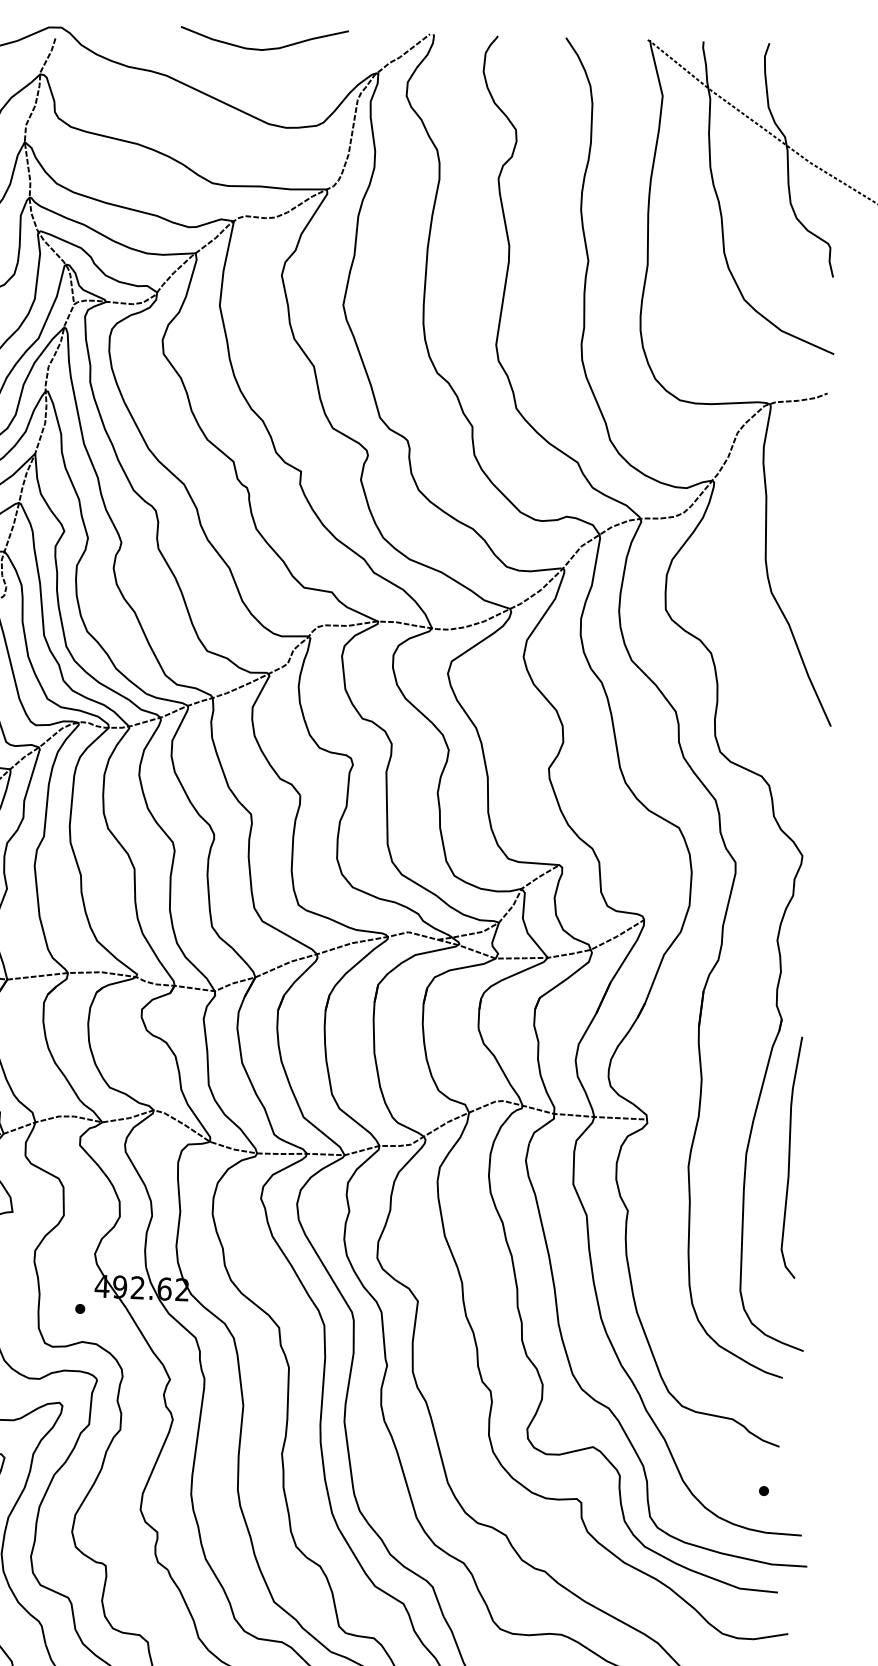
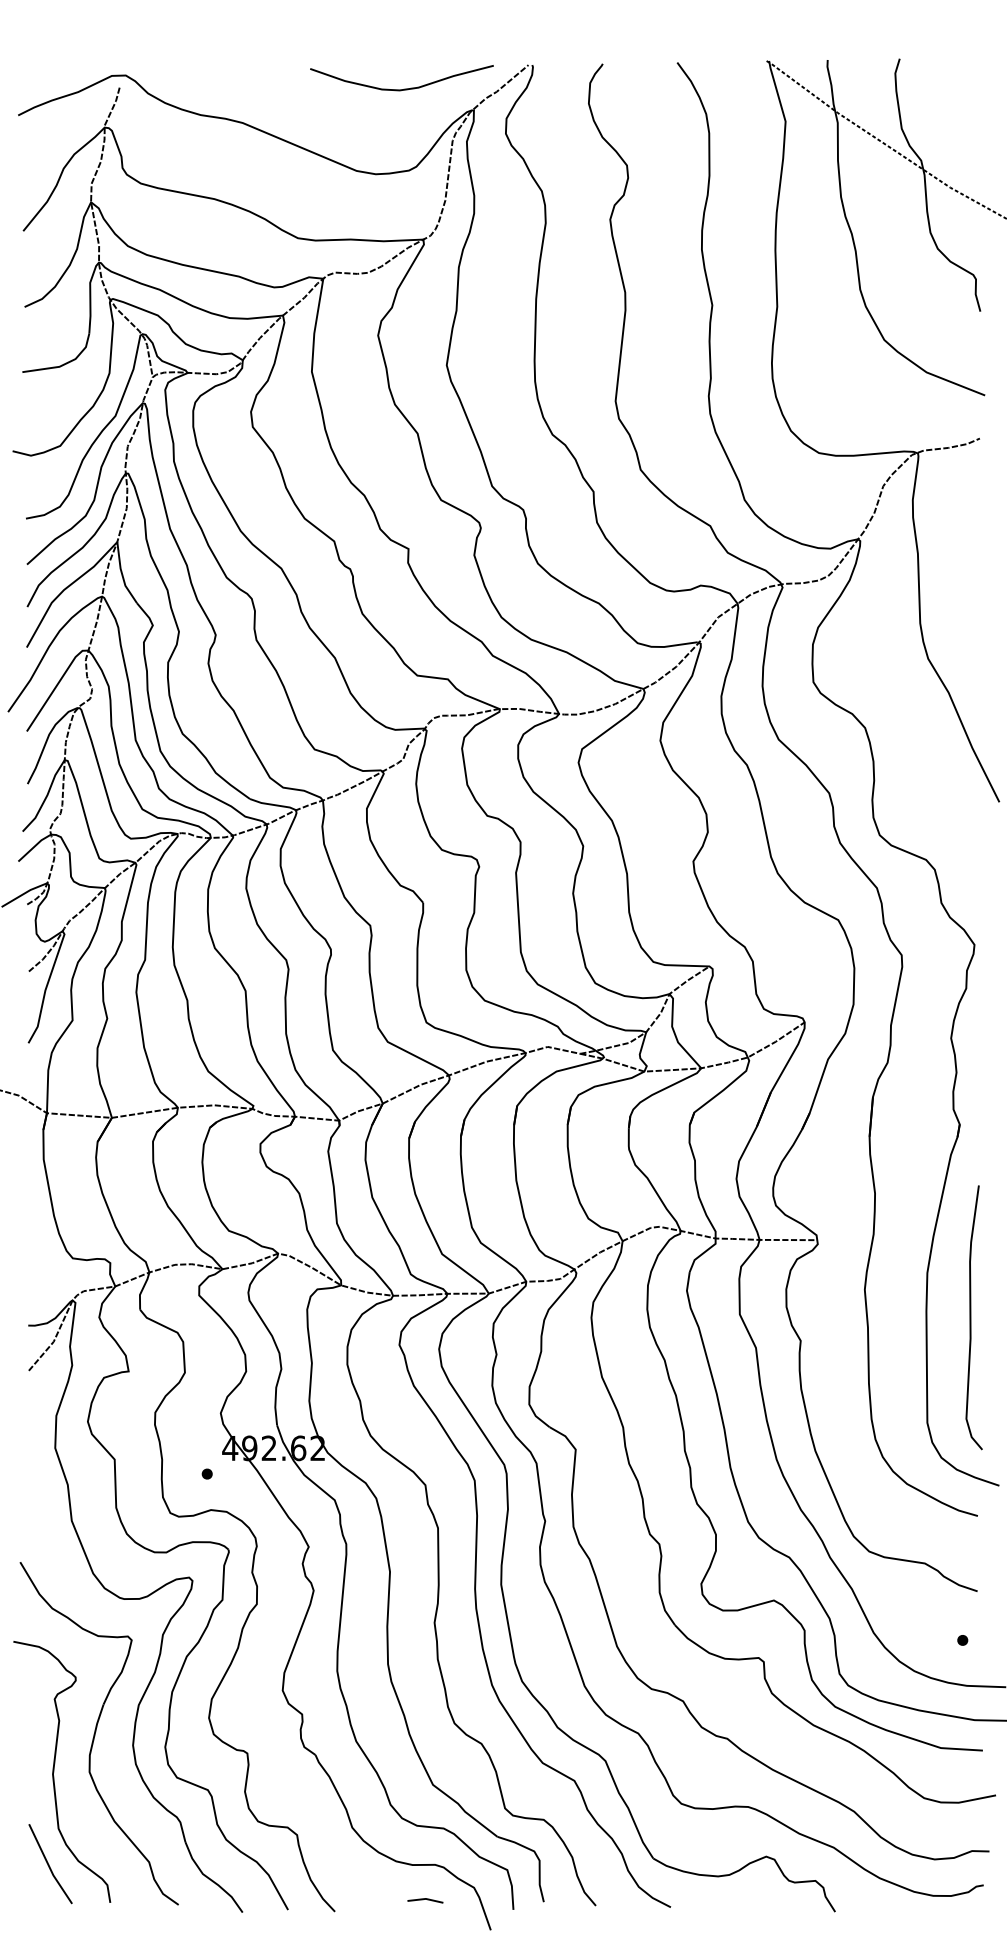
curve: (266, 48) -> (404, 88), moved
curve: (790, 1157) -> (971, 1317), moved

